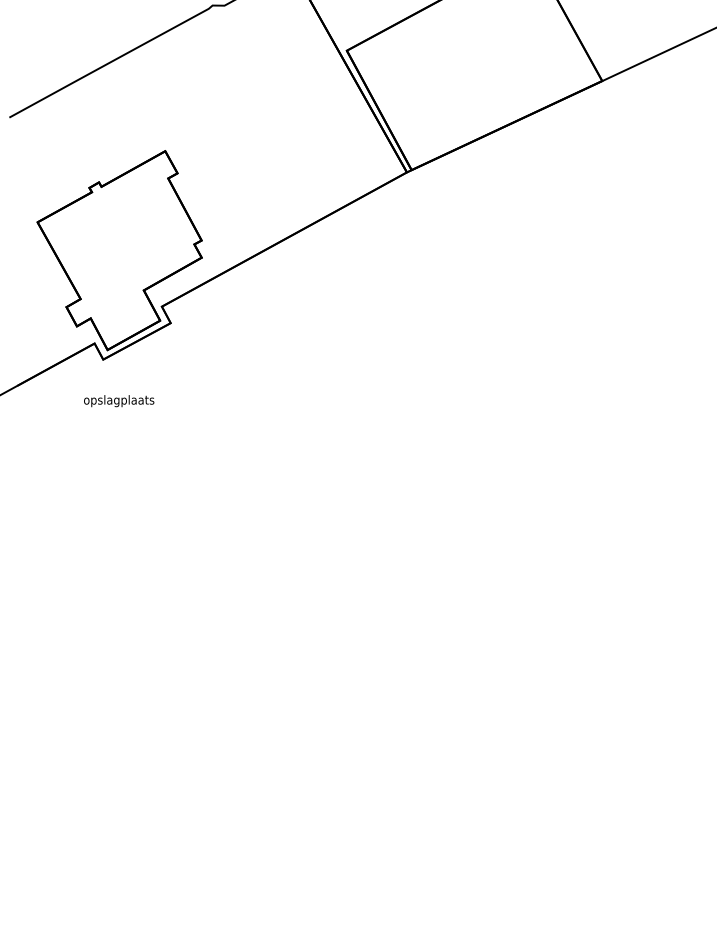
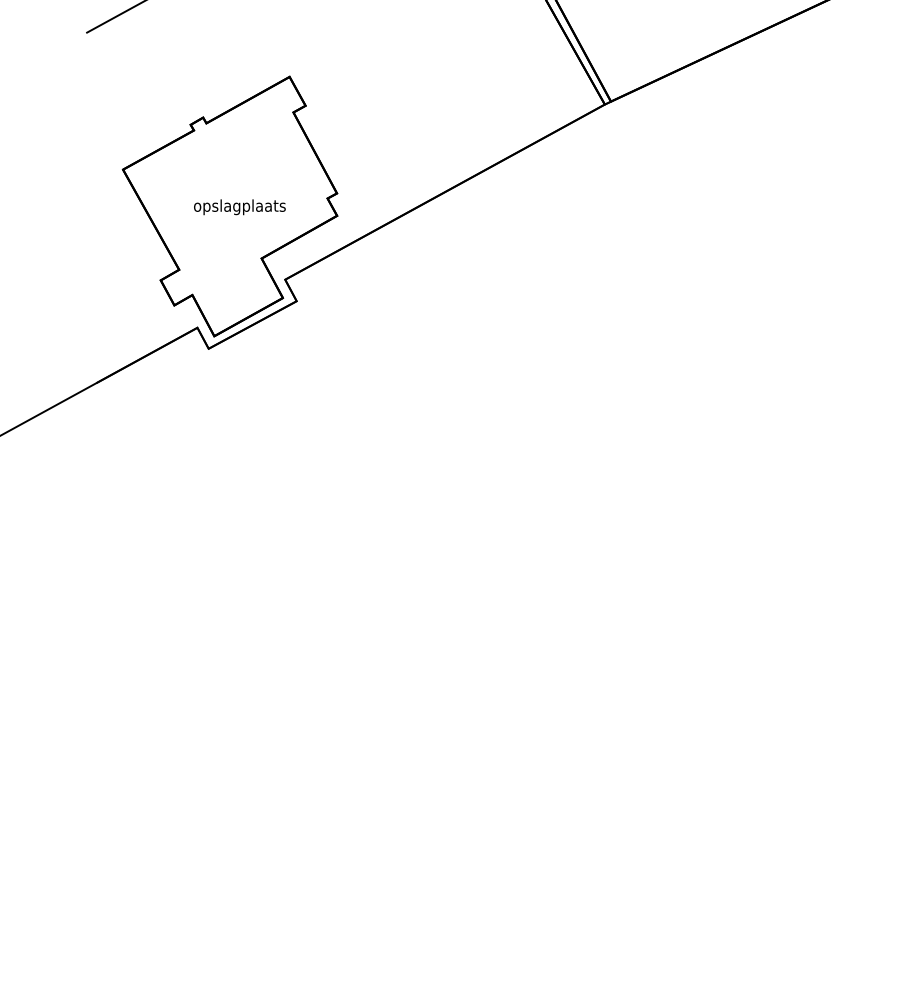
text: (119, 401) -> (240, 207), moved

